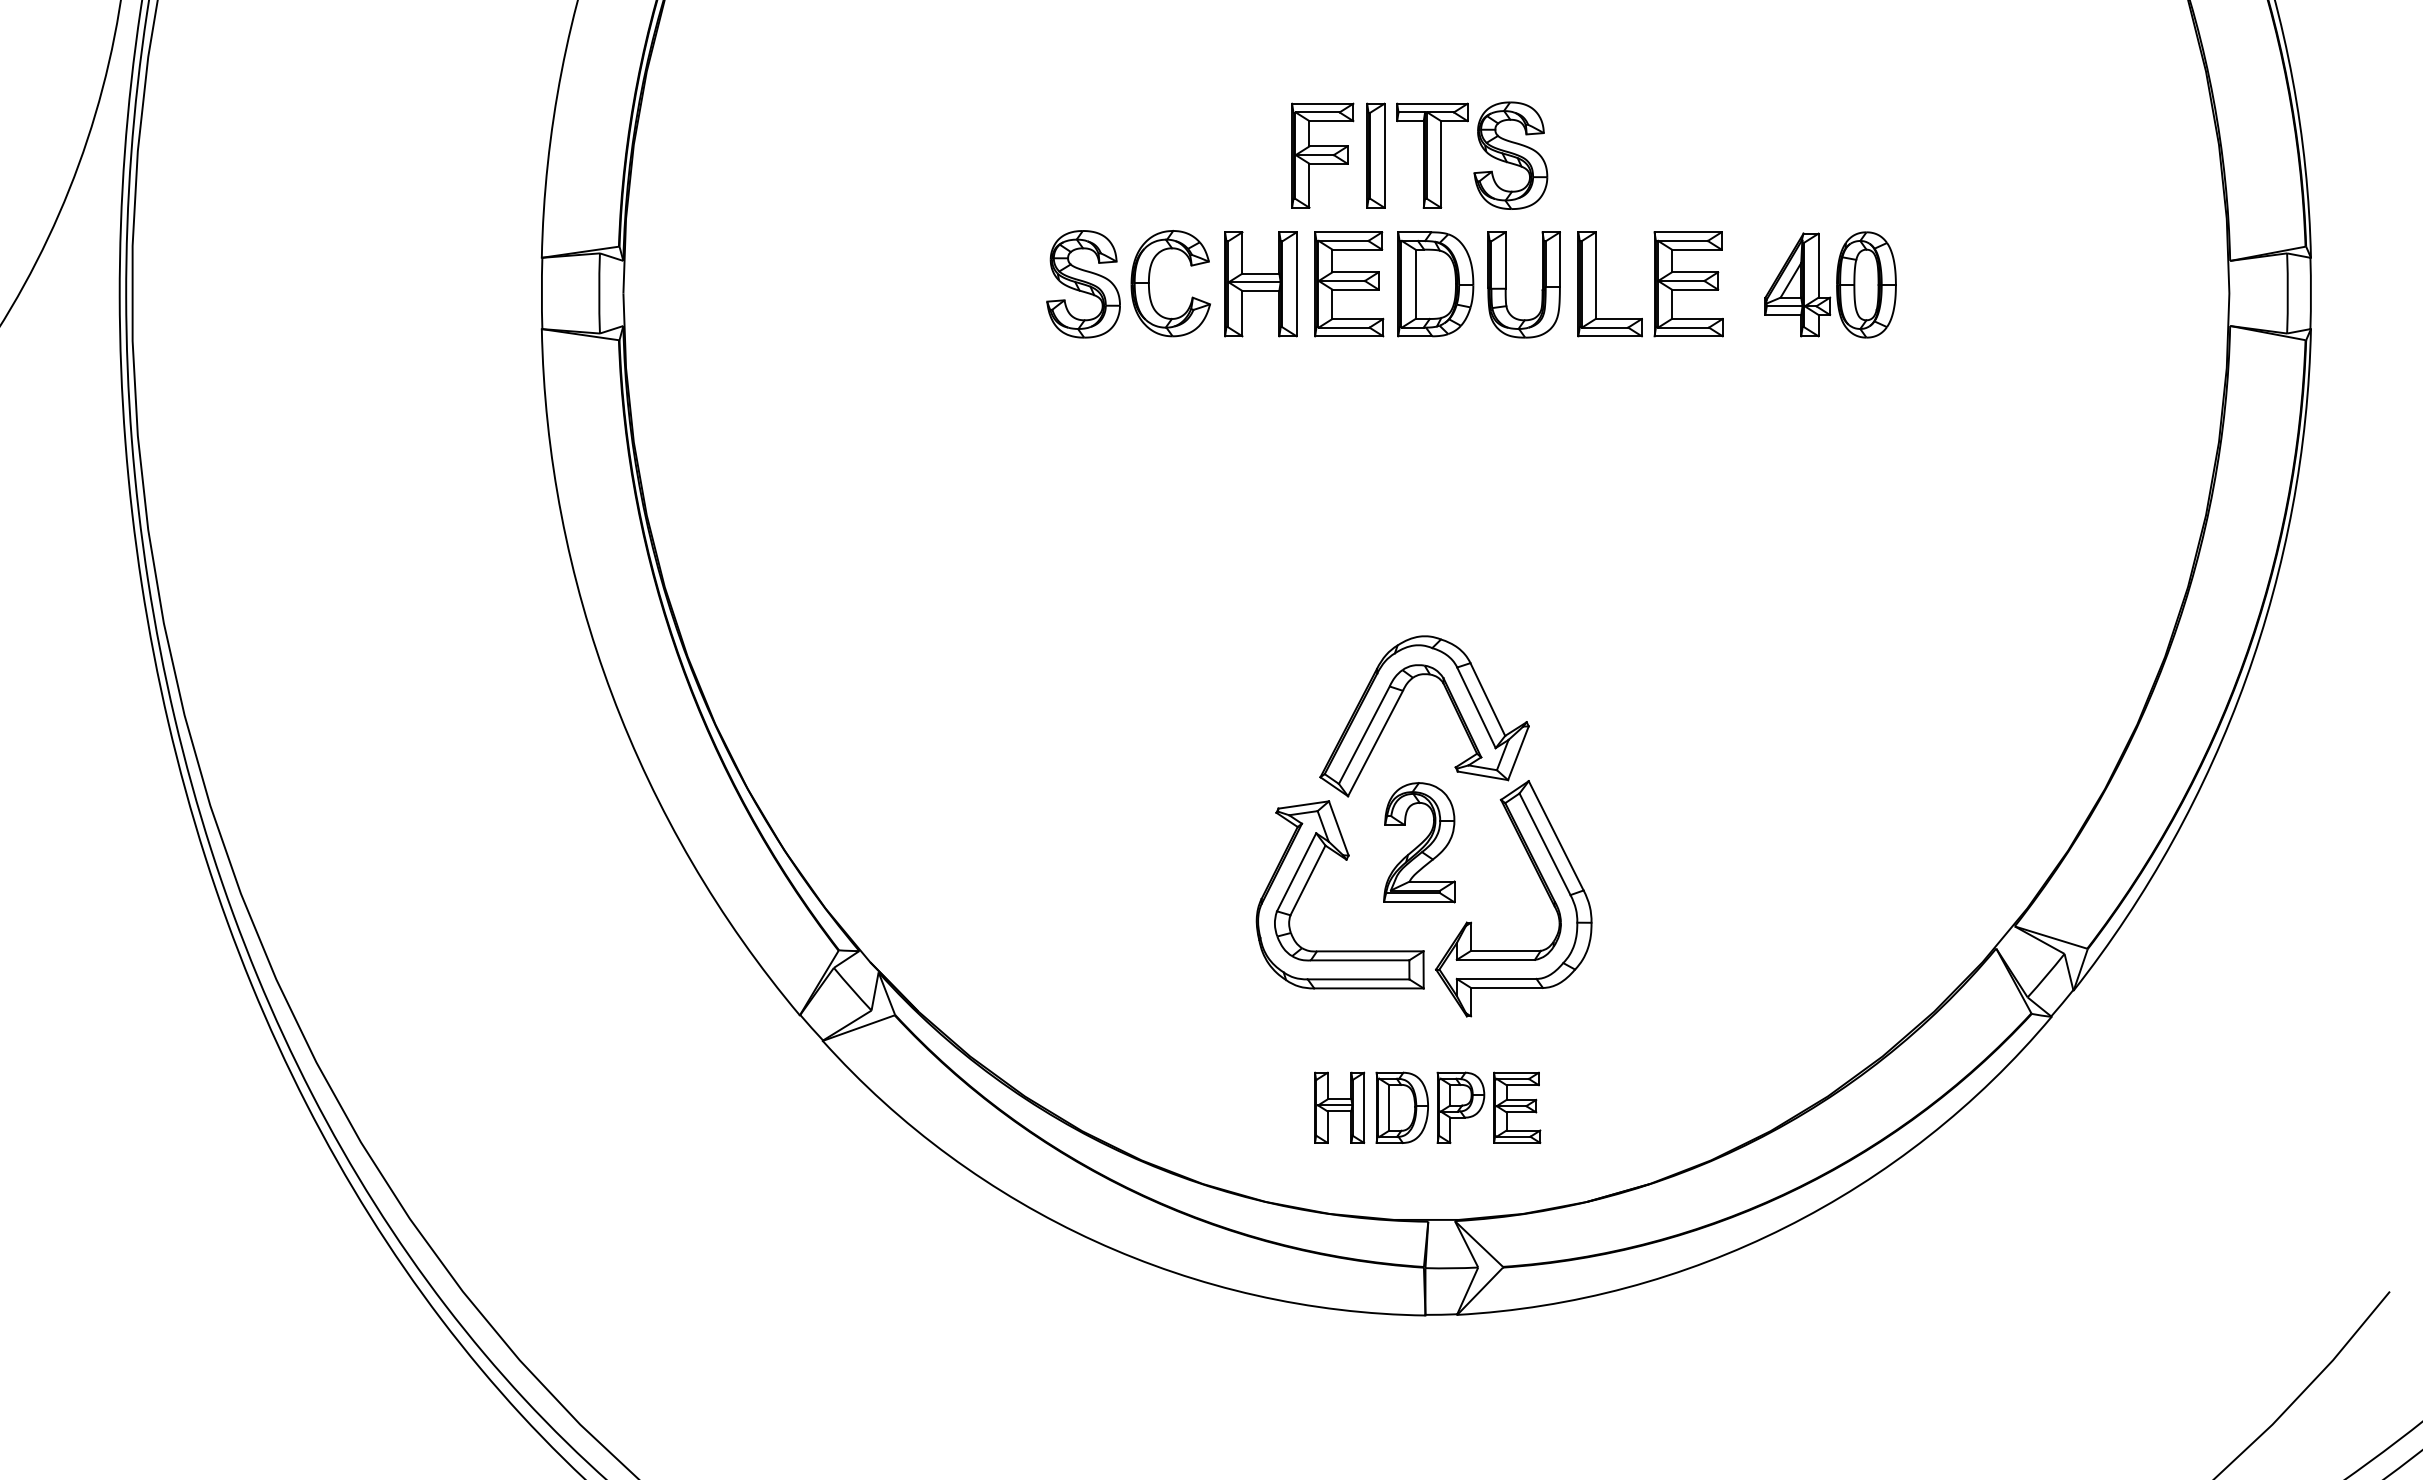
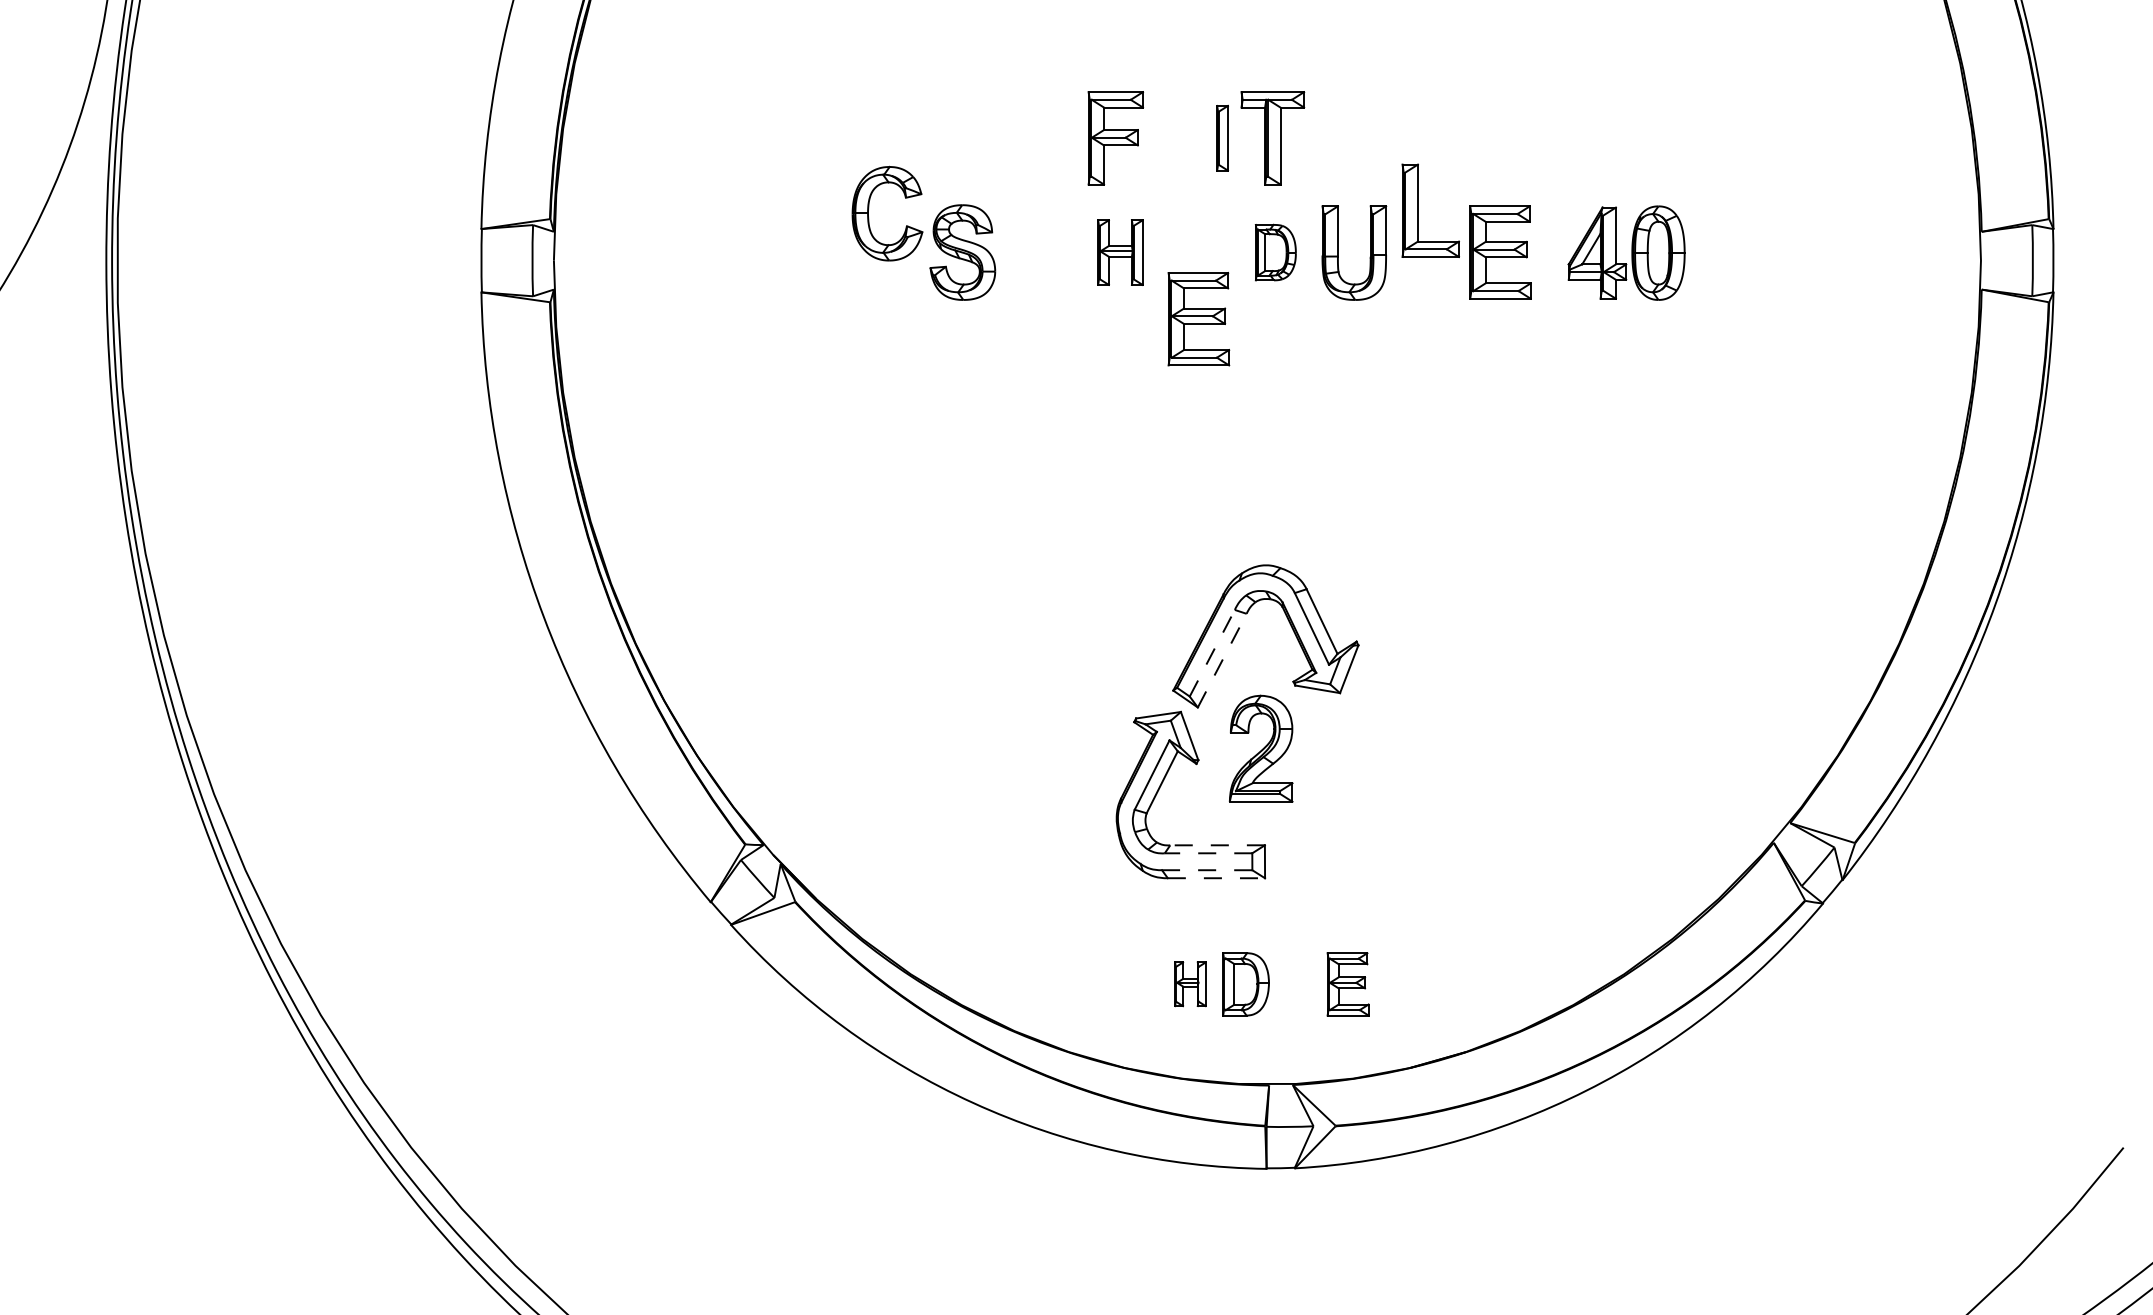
part: (1322, 155) -> (1115, 138), moved
part: (1375, 155) -> (1222, 138), size x0.7
part: (1510, 155) -> (1342, 138), removed
part: (1149, 283) -> (868, 213), moved
part: (1260, 284) -> (1120, 252), size x0.7
part: (1349, 284) -> (1199, 319), moved
part: (1435, 284) -> (1275, 252), size x0.6
part: (1596, 284) -> (1418, 210), moved
line: (1364, 735) -> (1212, 653), solid -> dashed
line: (1375, 743) -> (1222, 660), solid -> dashed
part: (1542, 884) -> (1370, 785), removed
line: (1369, 951) -> (1216, 845), solid -> dashed
line: (1359, 960) -> (1208, 853), solid -> dashed
line: (1358, 979) -> (1207, 870), solid -> dashed
line: (1368, 988) -> (1216, 878), solid -> dashed
part: (1339, 1107) -> (1190, 984), size x0.7
part: (1460, 1107) -> (1297, 984), removed

